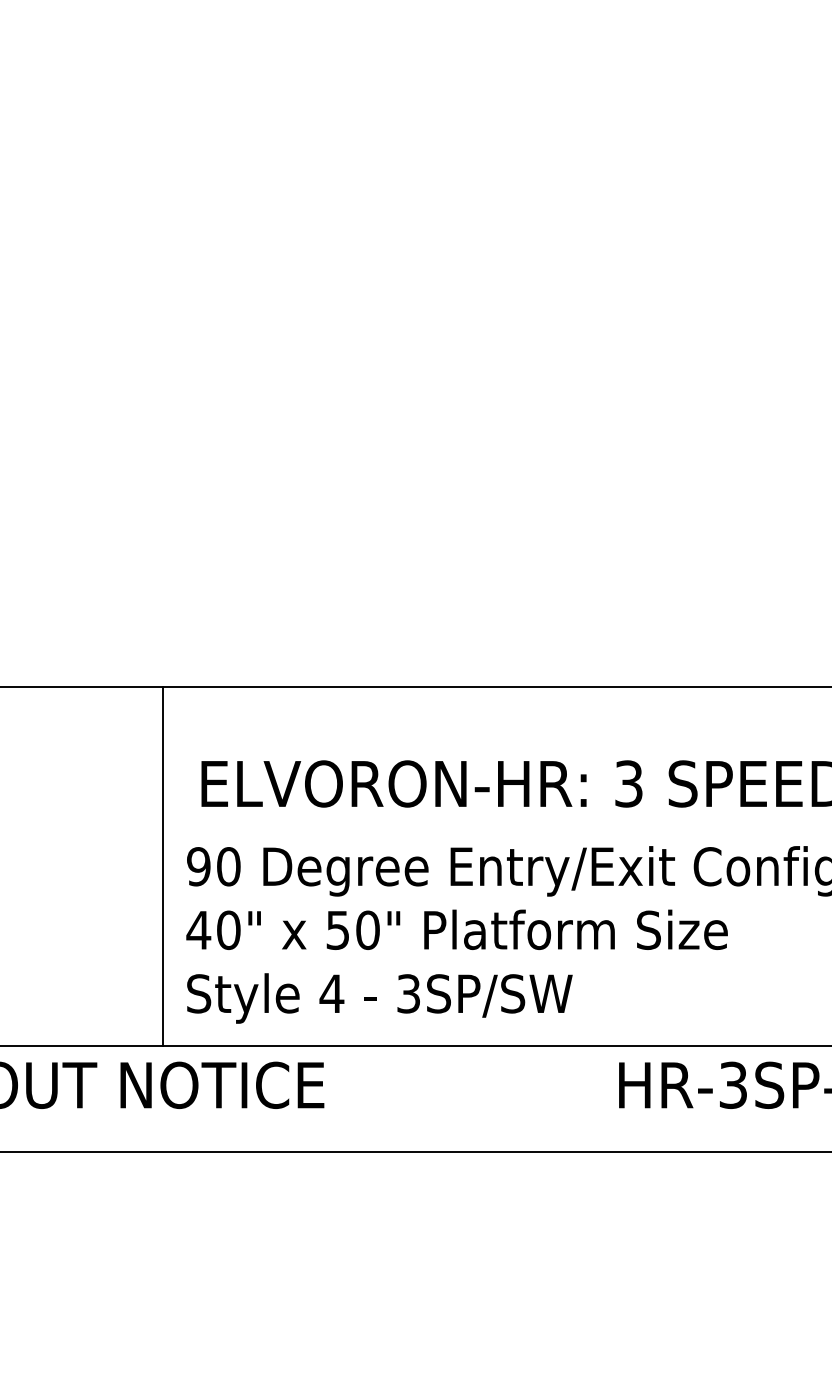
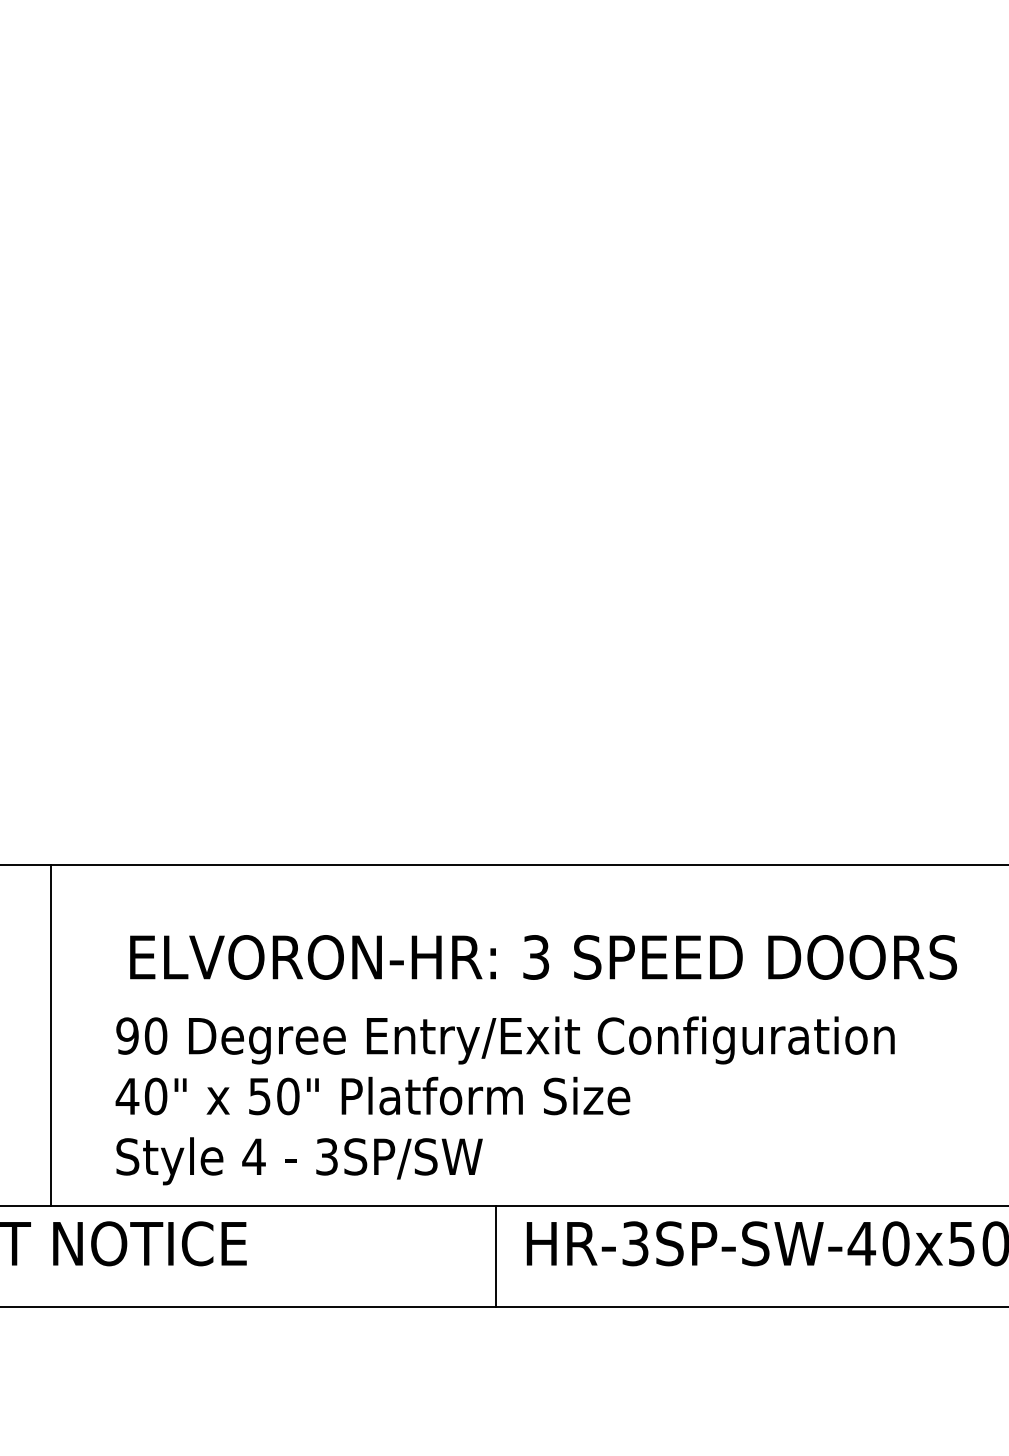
line: (162, 866) -> (50, 1035), moved
line: (586, 1098) -> (495, 1256), added

